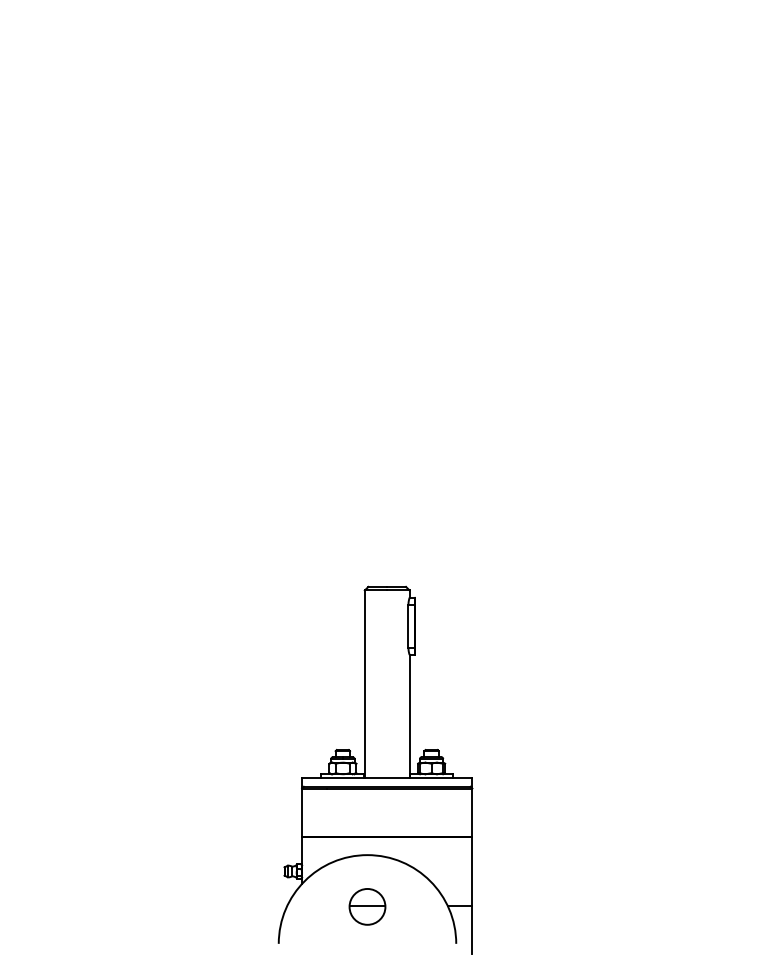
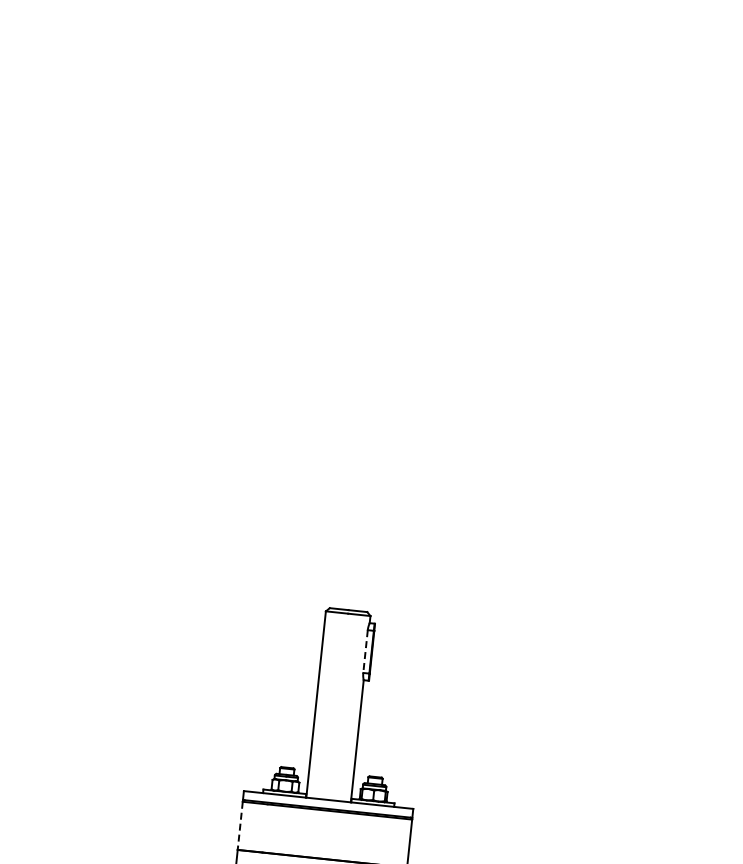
line: (408, 626) -> (365, 651), solid -> dashed
line: (302, 813) -> (240, 826), solid -> dashed

